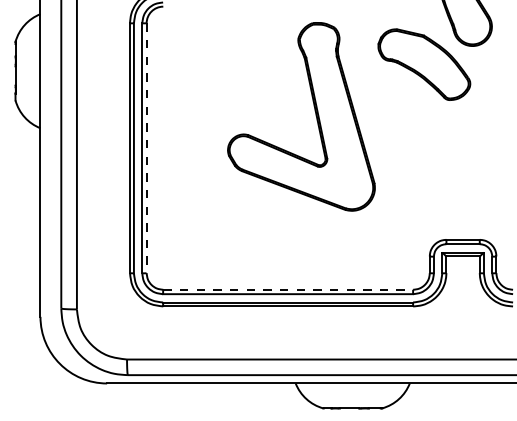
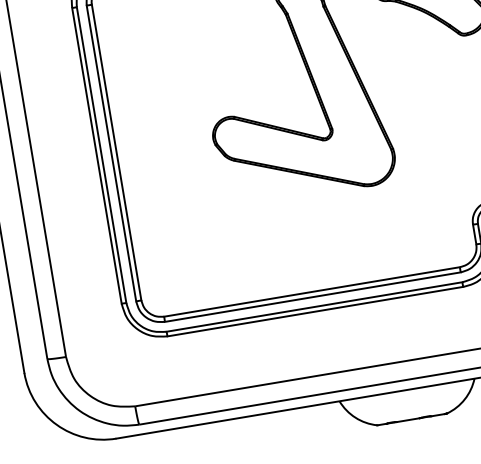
line: (146, 148) -> (116, 152), dashed -> solid
line: (288, 289) -> (312, 291), dashed -> solid

